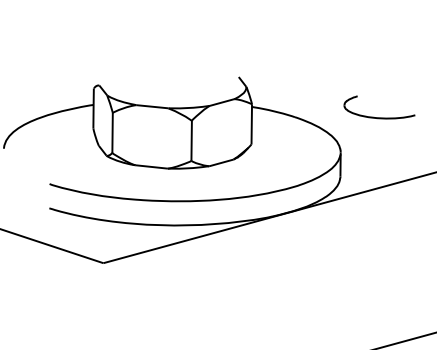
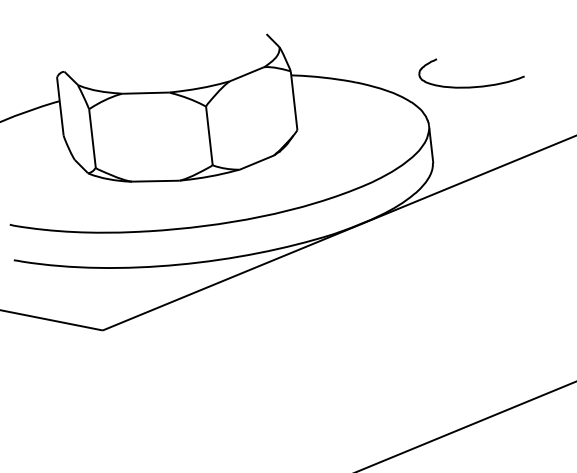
part: (379, 117) -> (472, 86), moved

